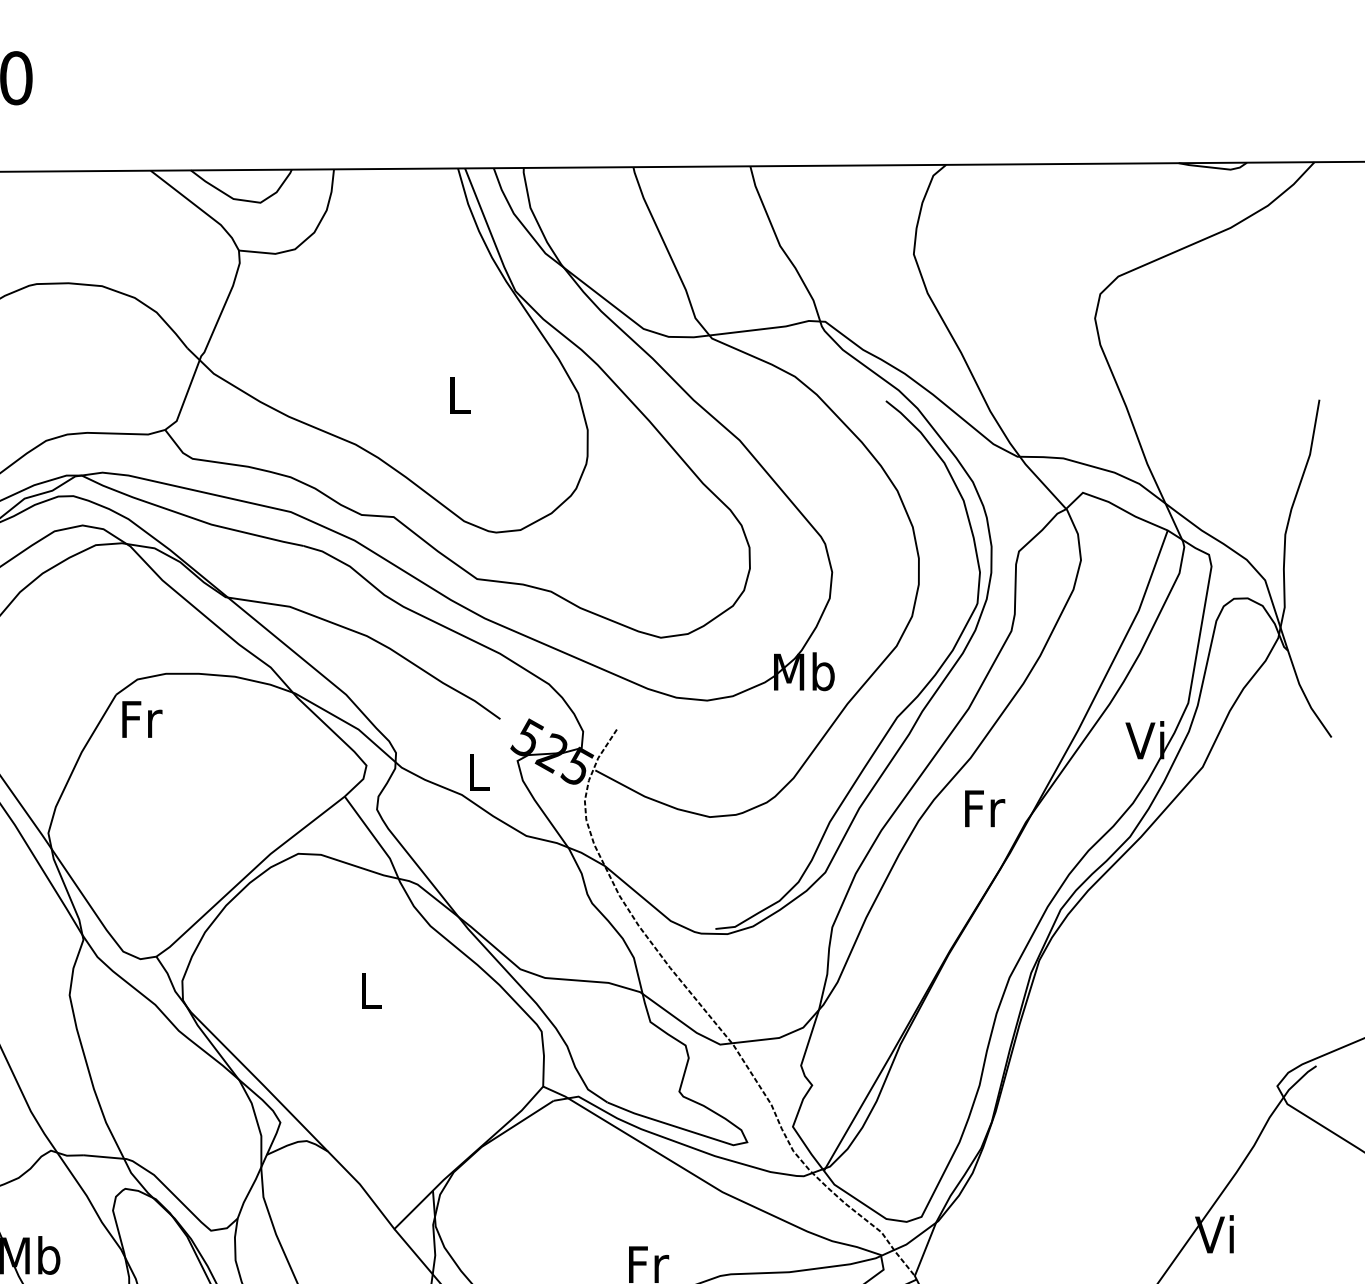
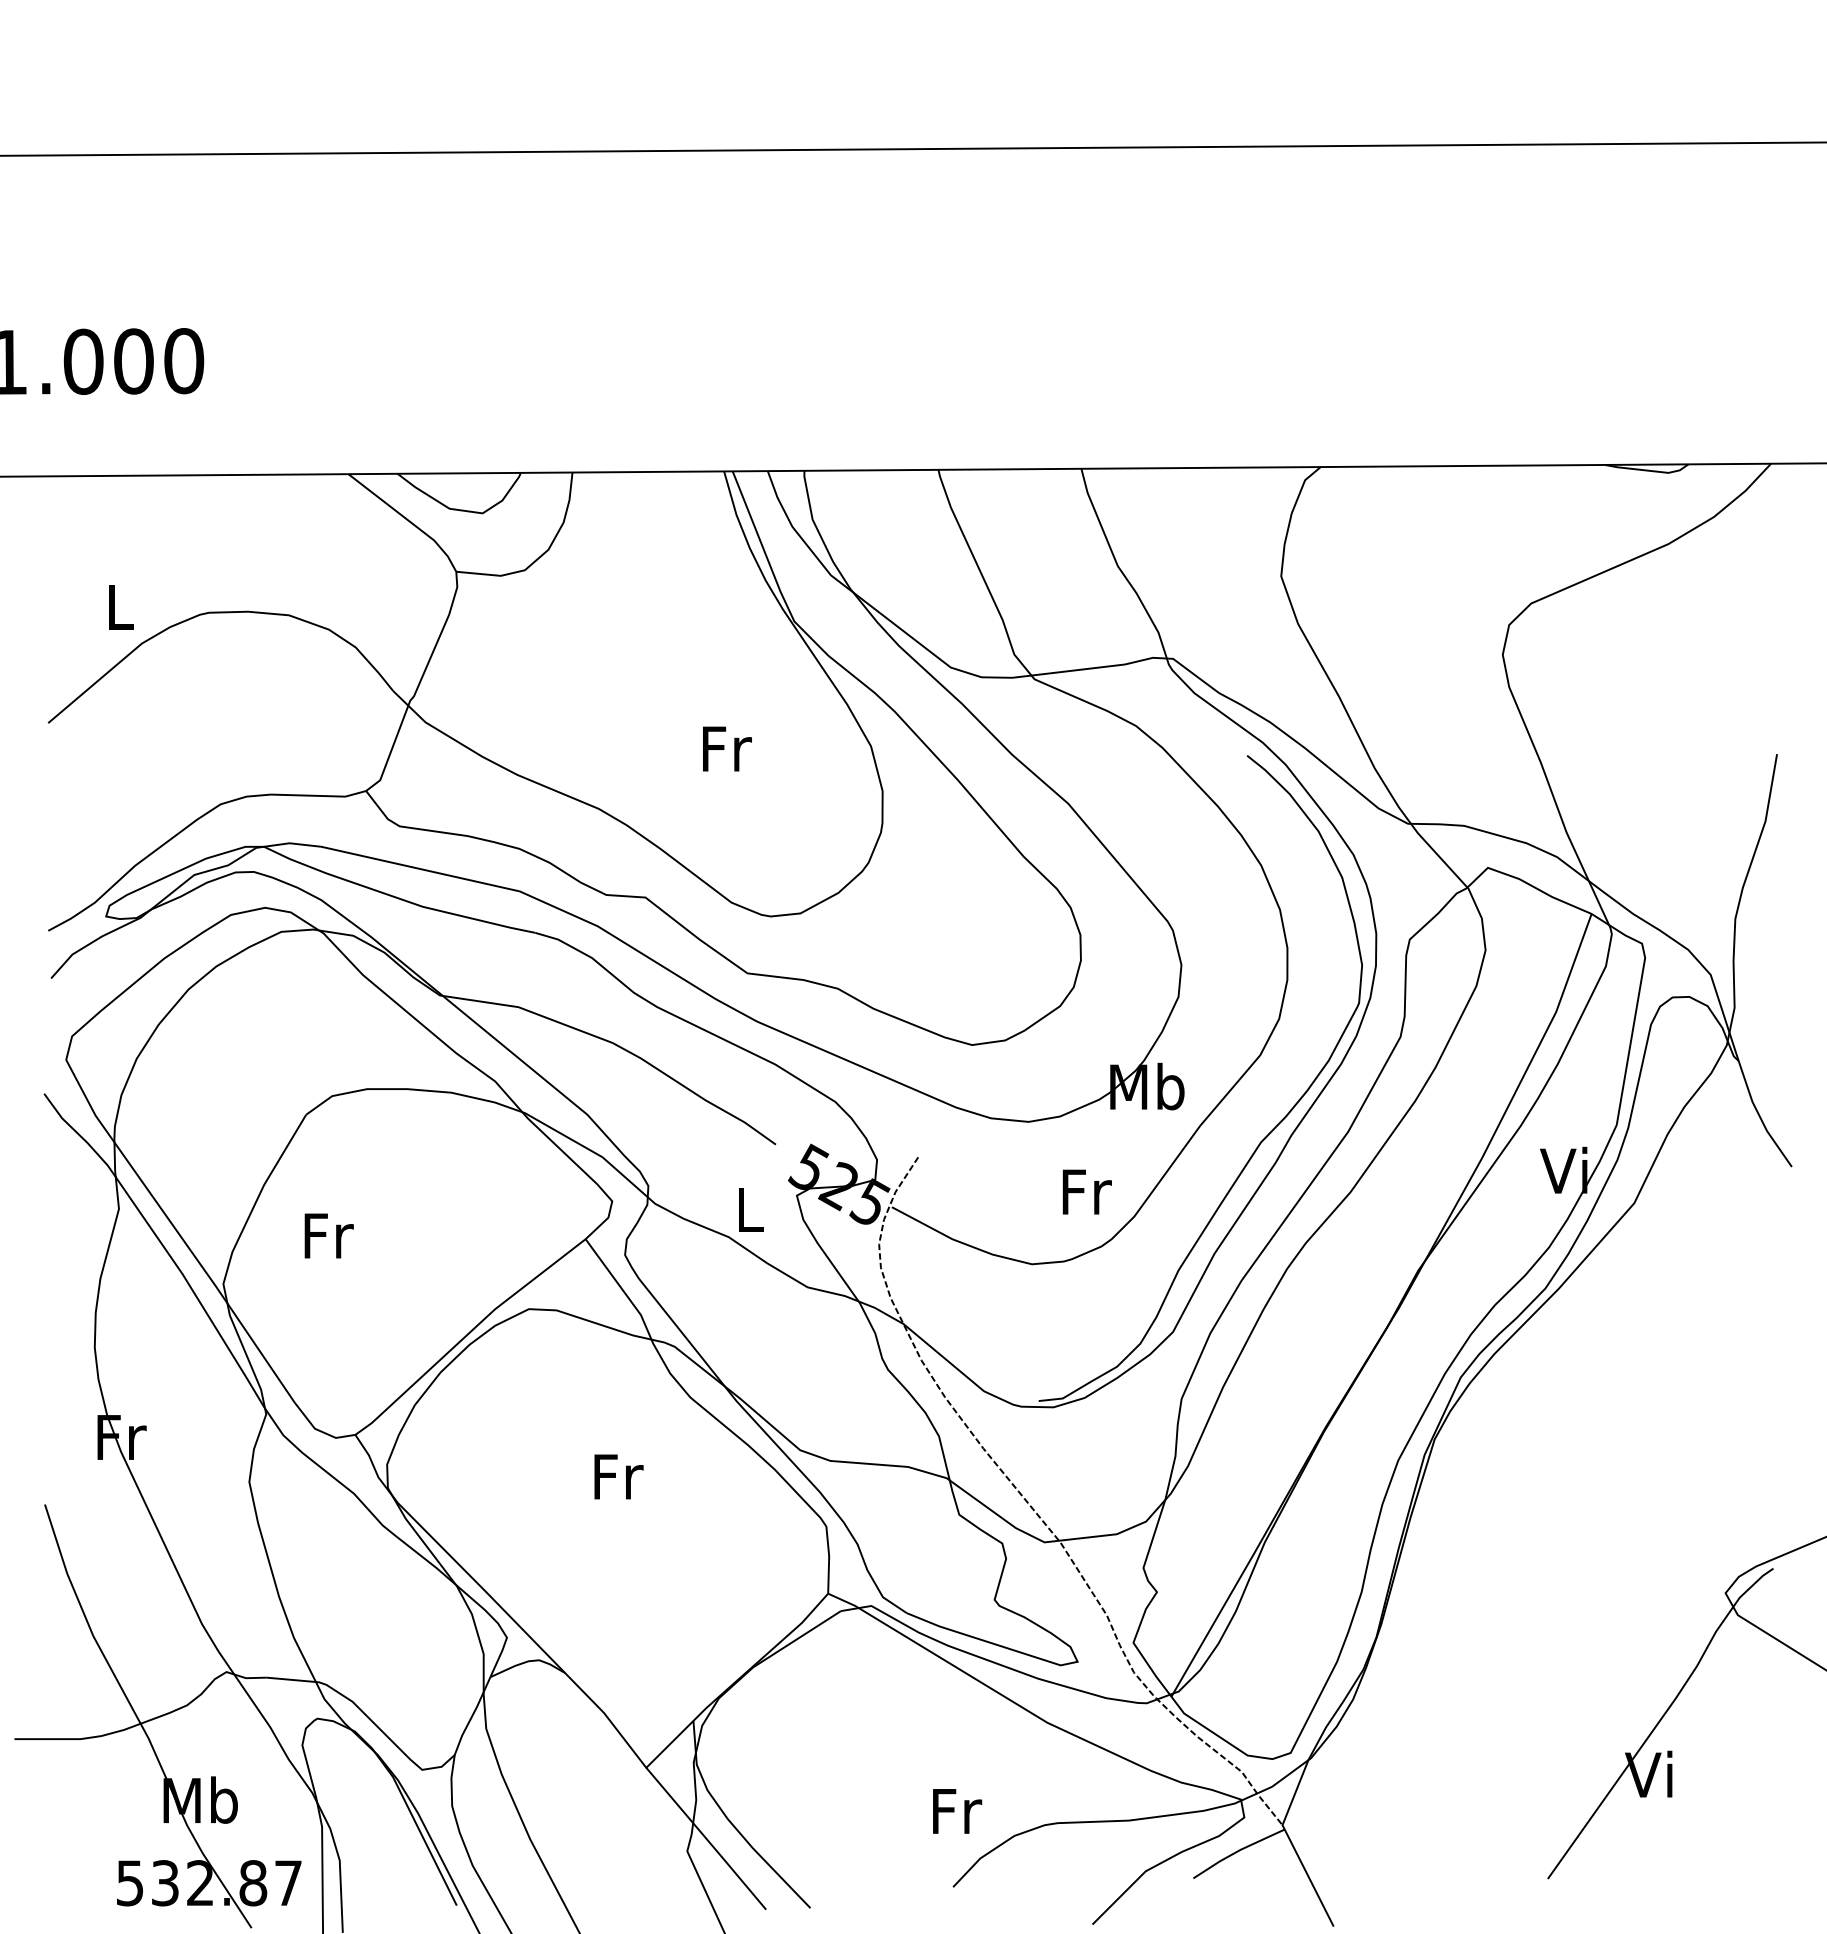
text: (460, 395) -> (727, 748), L -> Fr
text: (141, 719) -> (328, 1235), moved
text: (984, 808) -> (1086, 1191), moved
text: (371, 990) -> (618, 1476), L -> Fr

